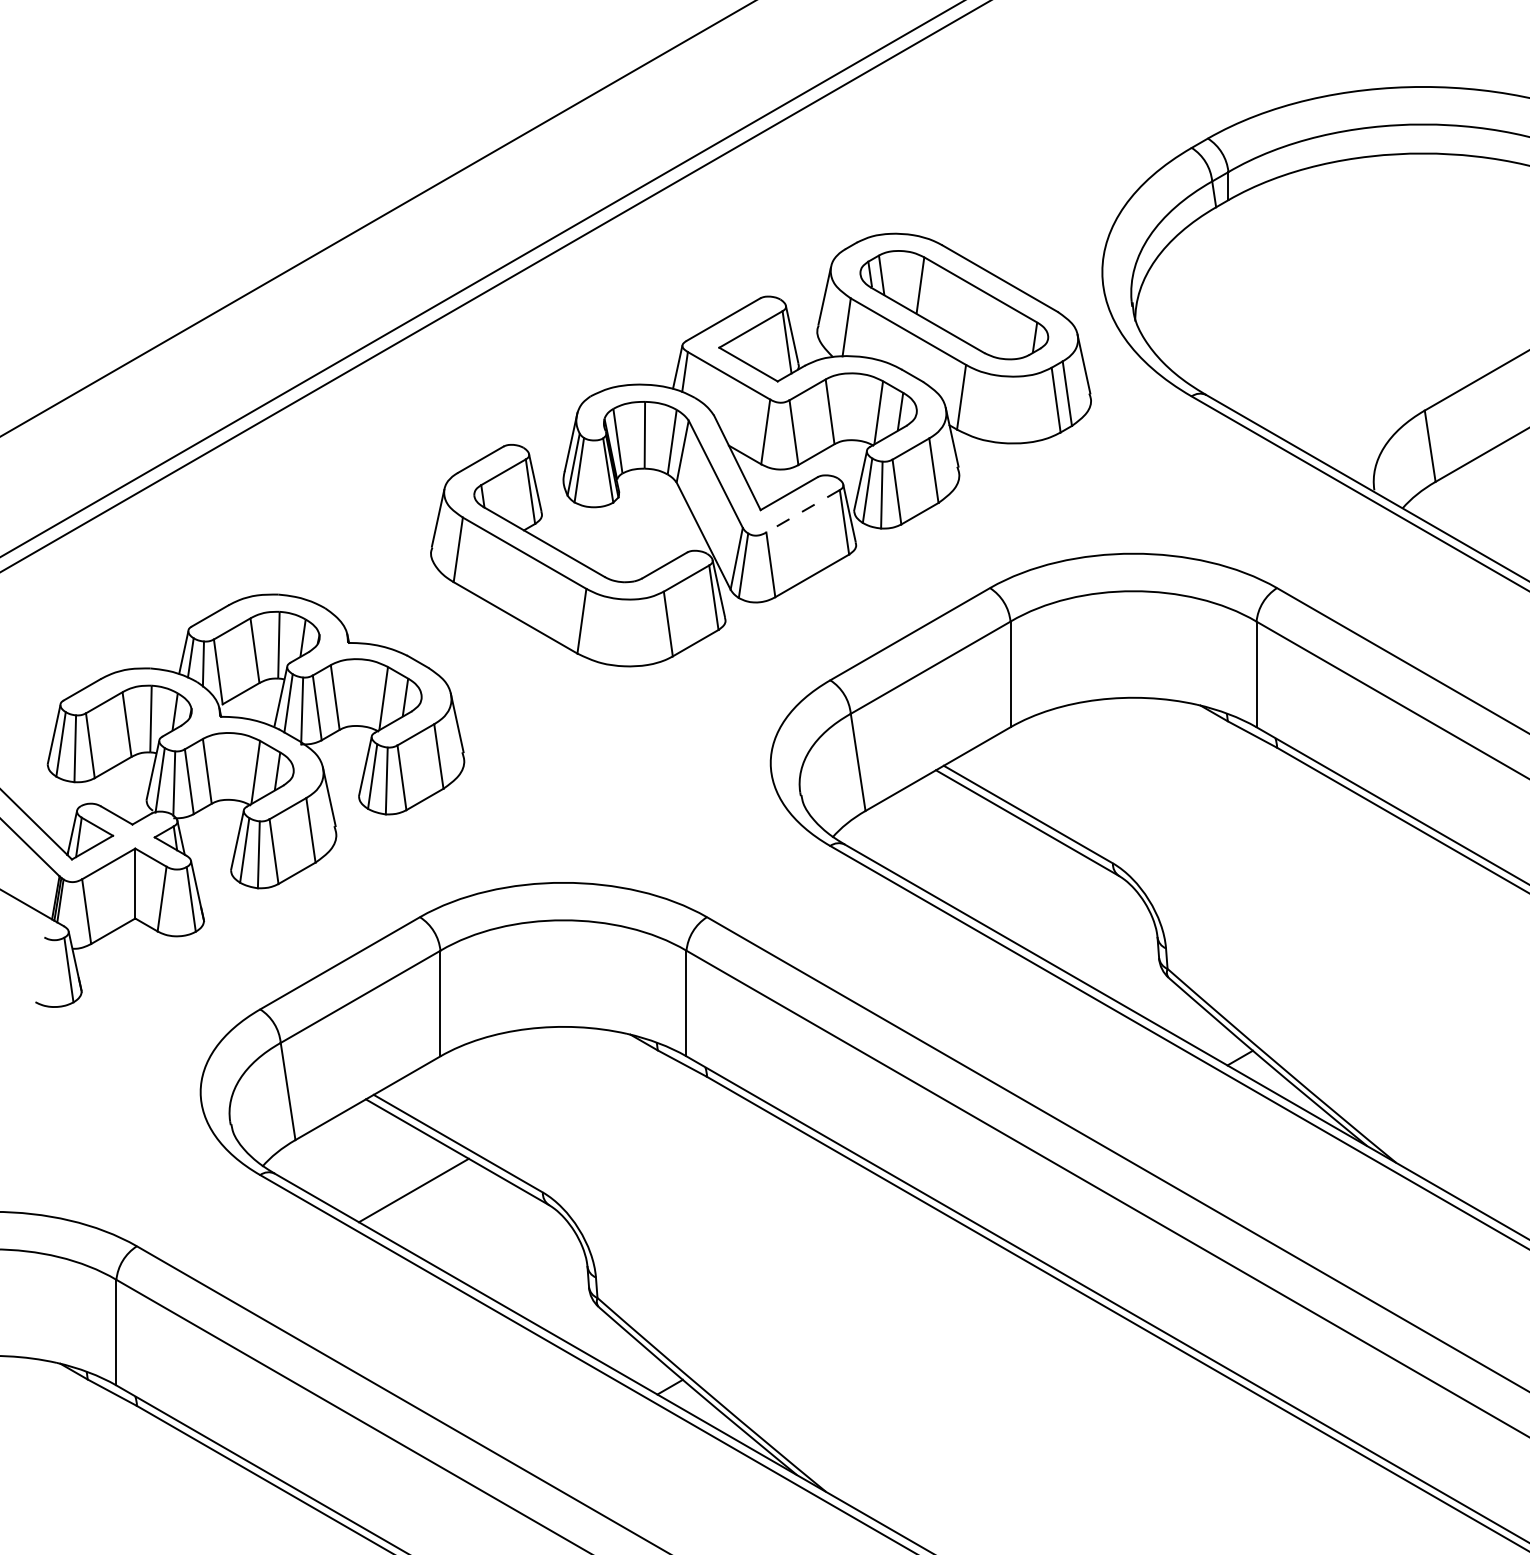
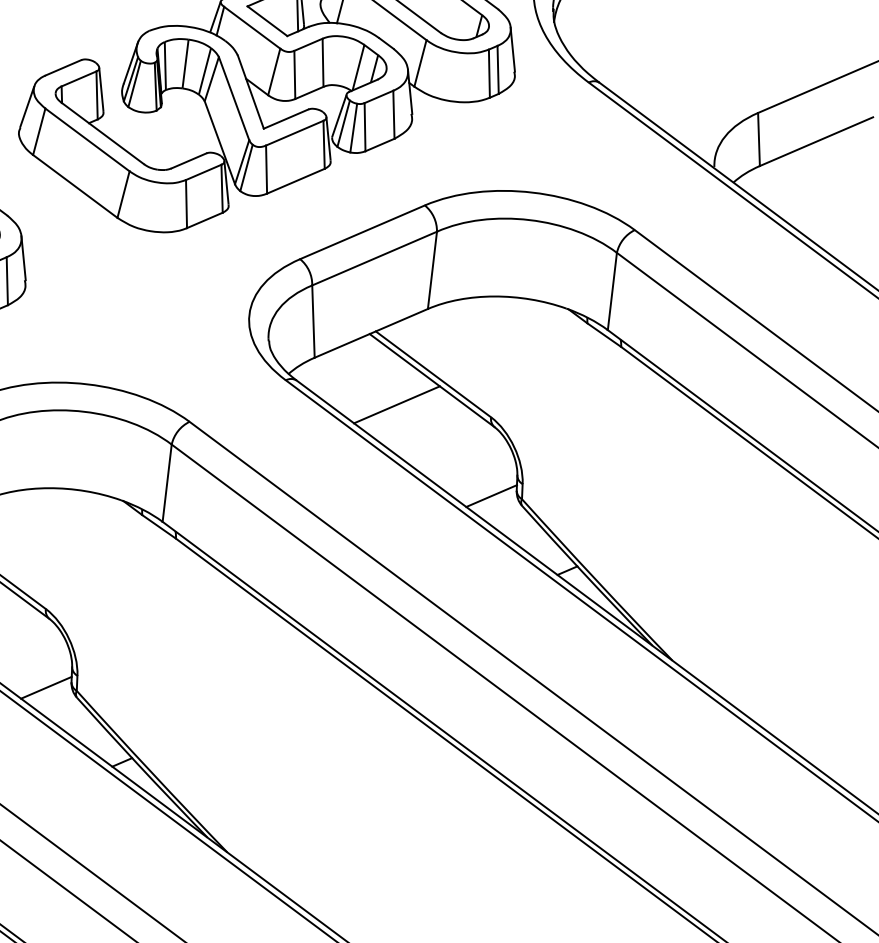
line: (802, 511) -> (294, 133), dashed -> solid
line: (983, 861) -> (396, 404), added
line: (1125, 969) -> (491, 496), added
line: (555, 1298) -> (46, 687), added

